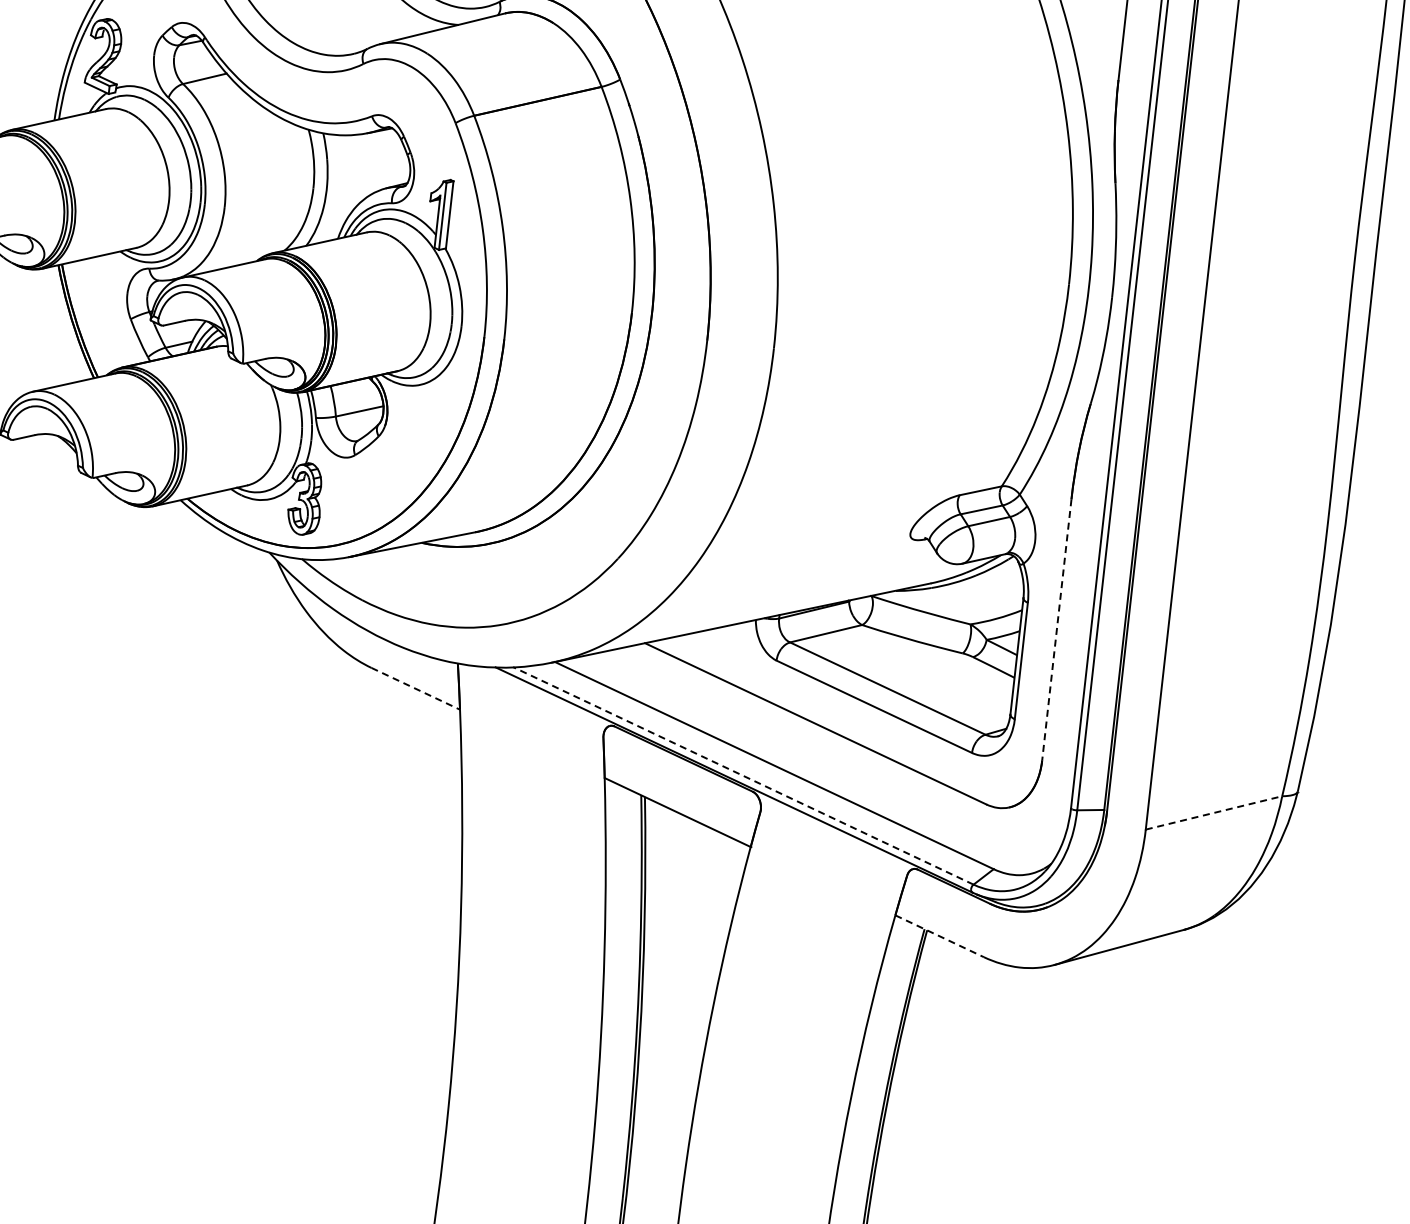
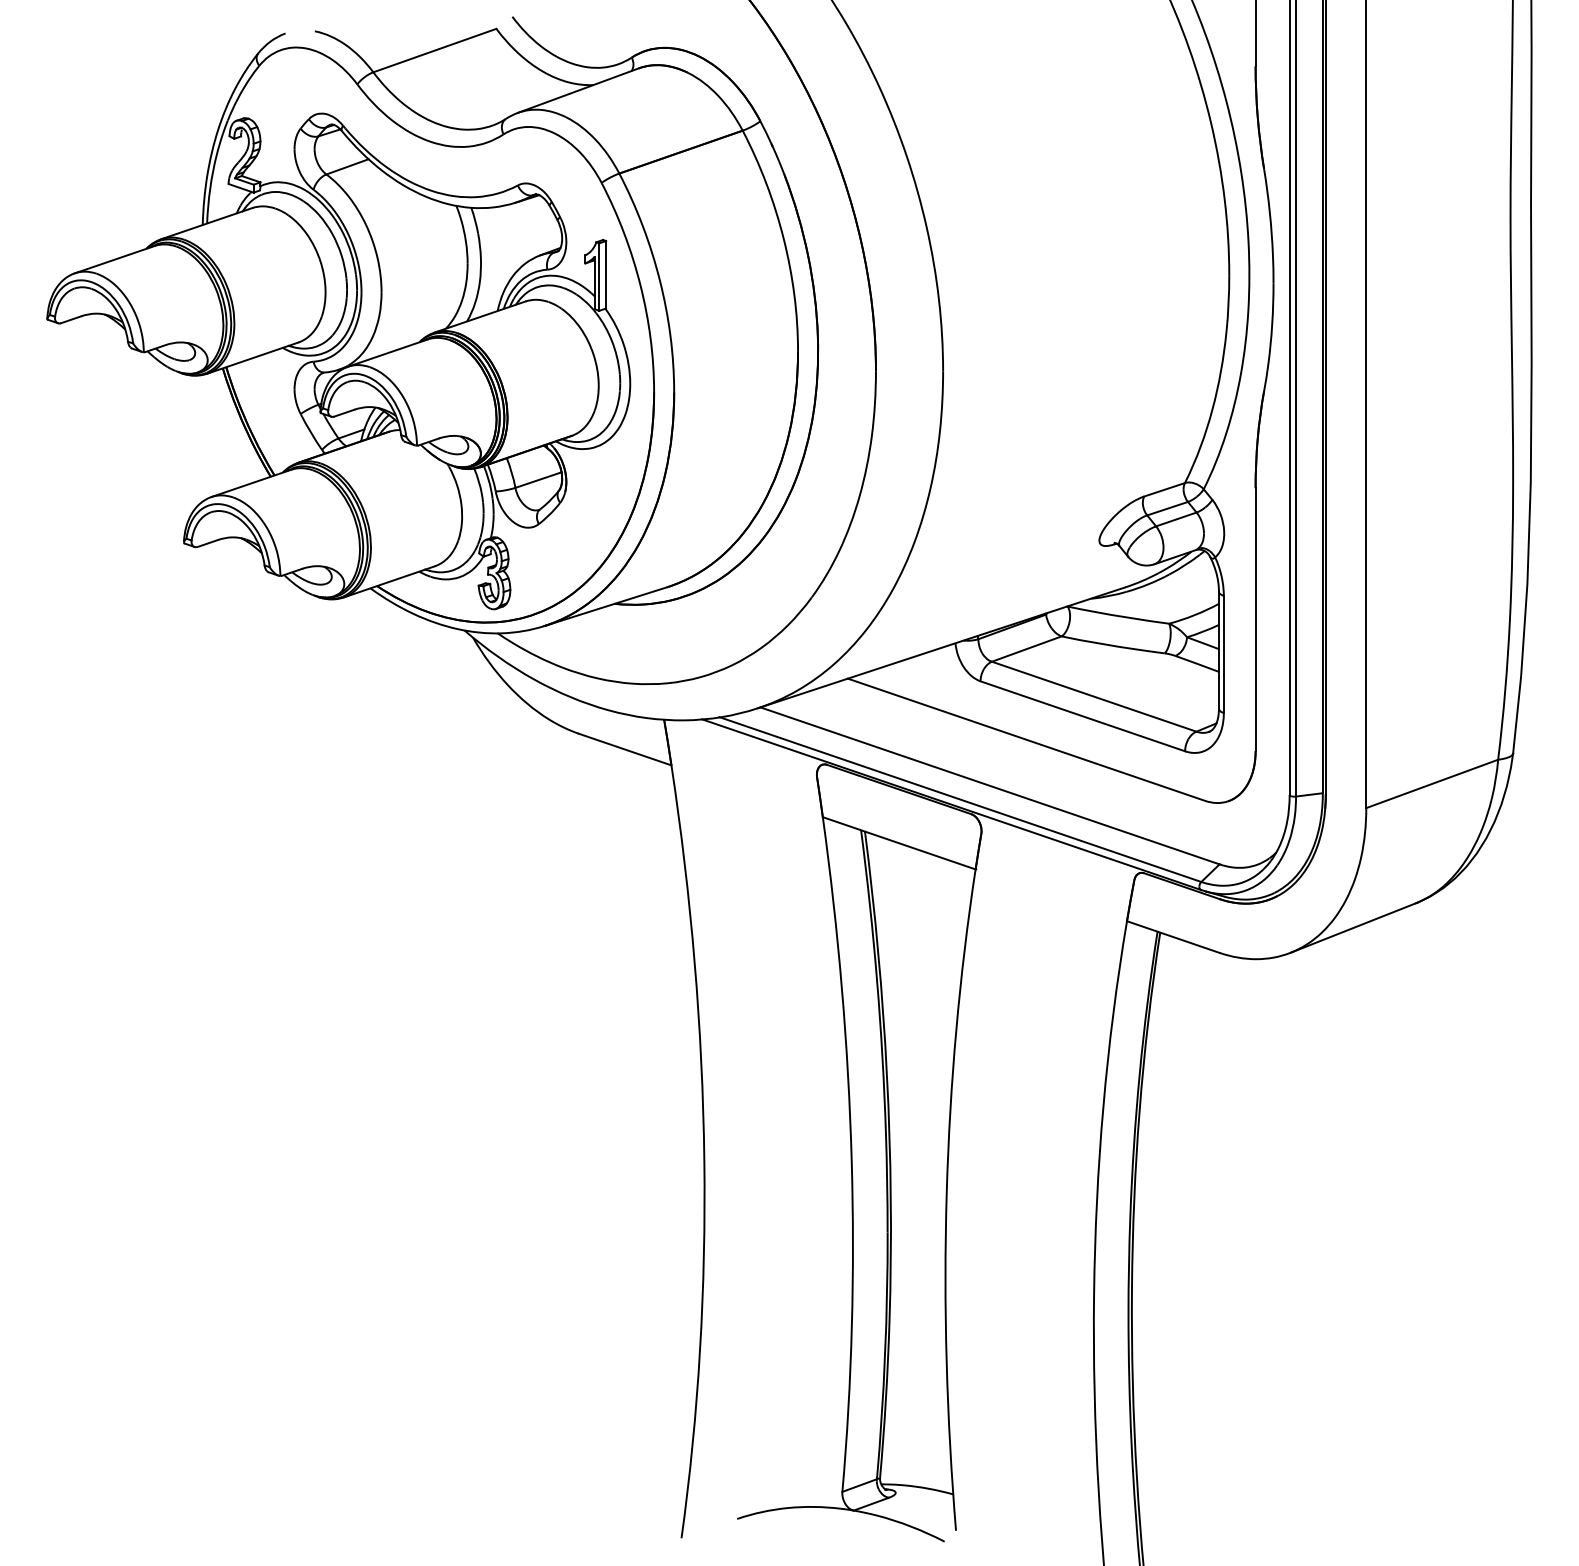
line: (1056, 630) -> (1255, 620), dashed -> solid
line: (416, 688) -> (625, 749), dashed -> solid
line: (743, 775) -> (960, 799), dashed -> solid
line: (1214, 812) -> (1432, 783), dashed -> solid
line: (939, 936) -> (1173, 937), dashed -> solid

